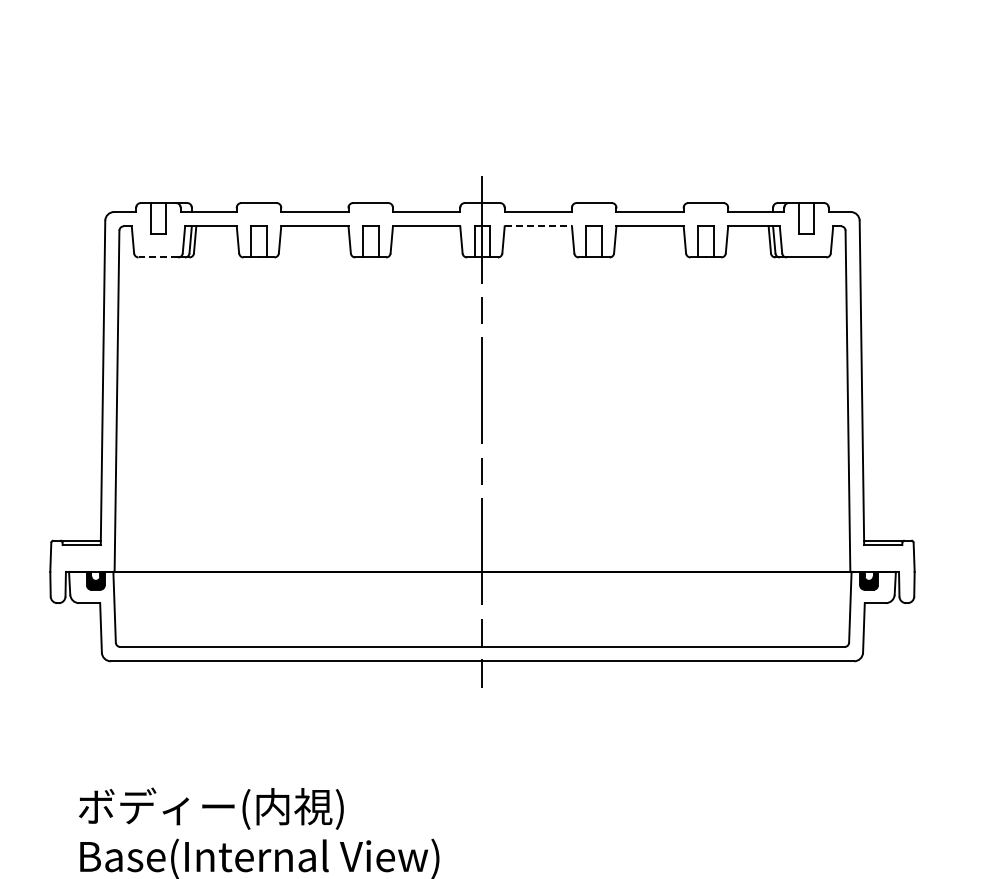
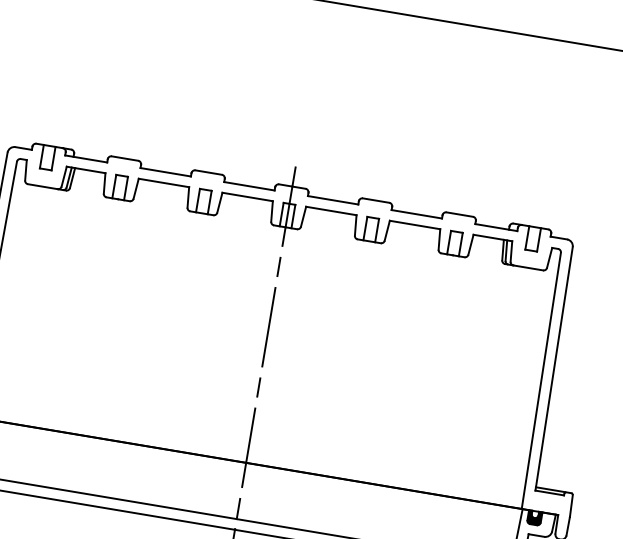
line: (538, 226) -> (331, 211), dashed -> solid
line: (158, 257) -> (42, 186), dashed -> solid

